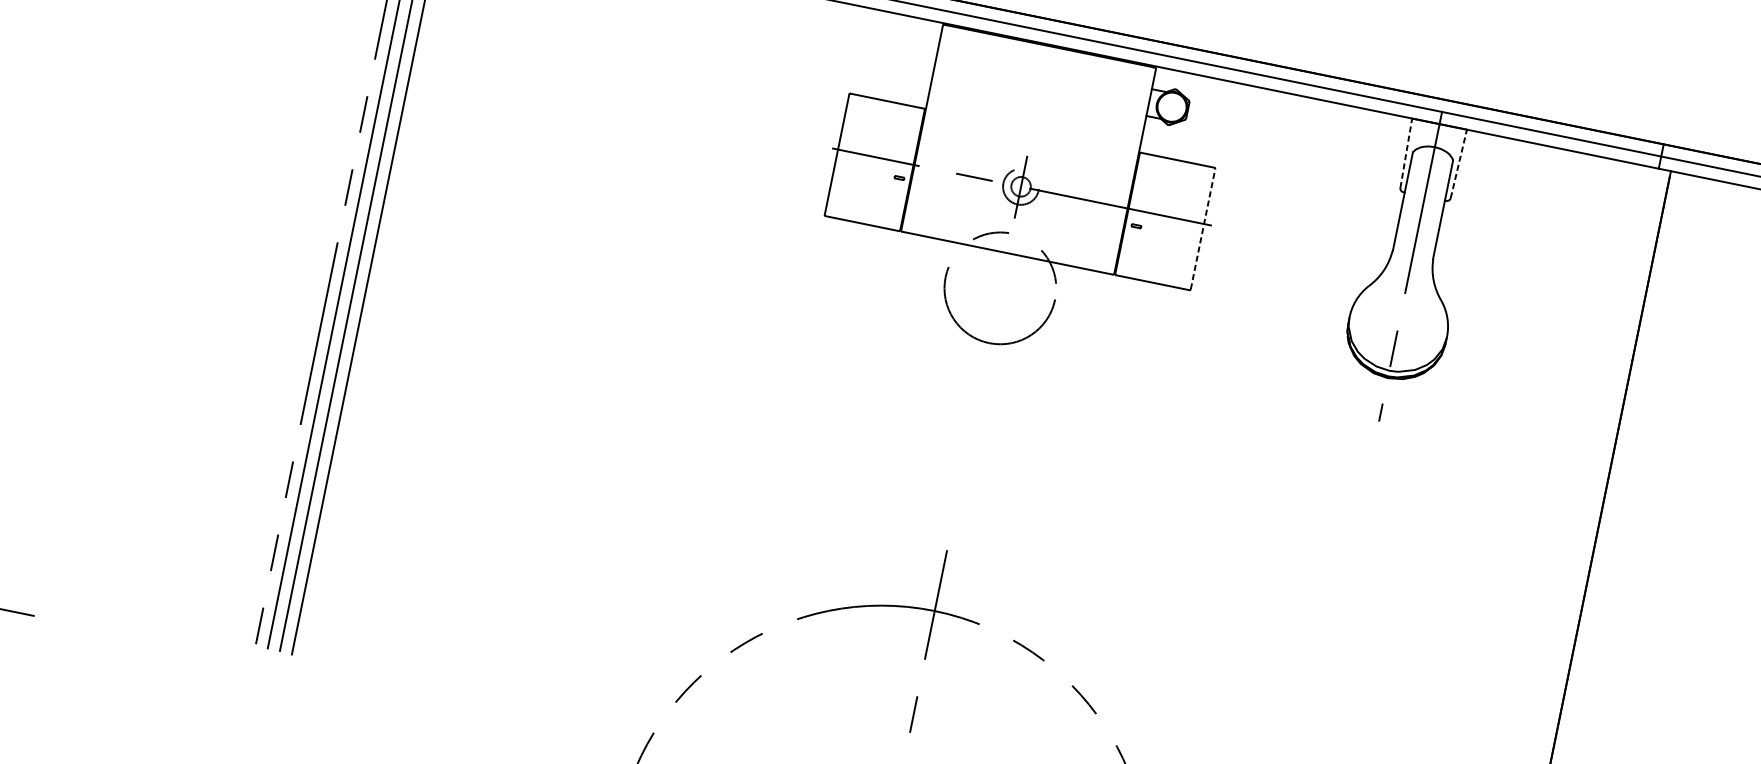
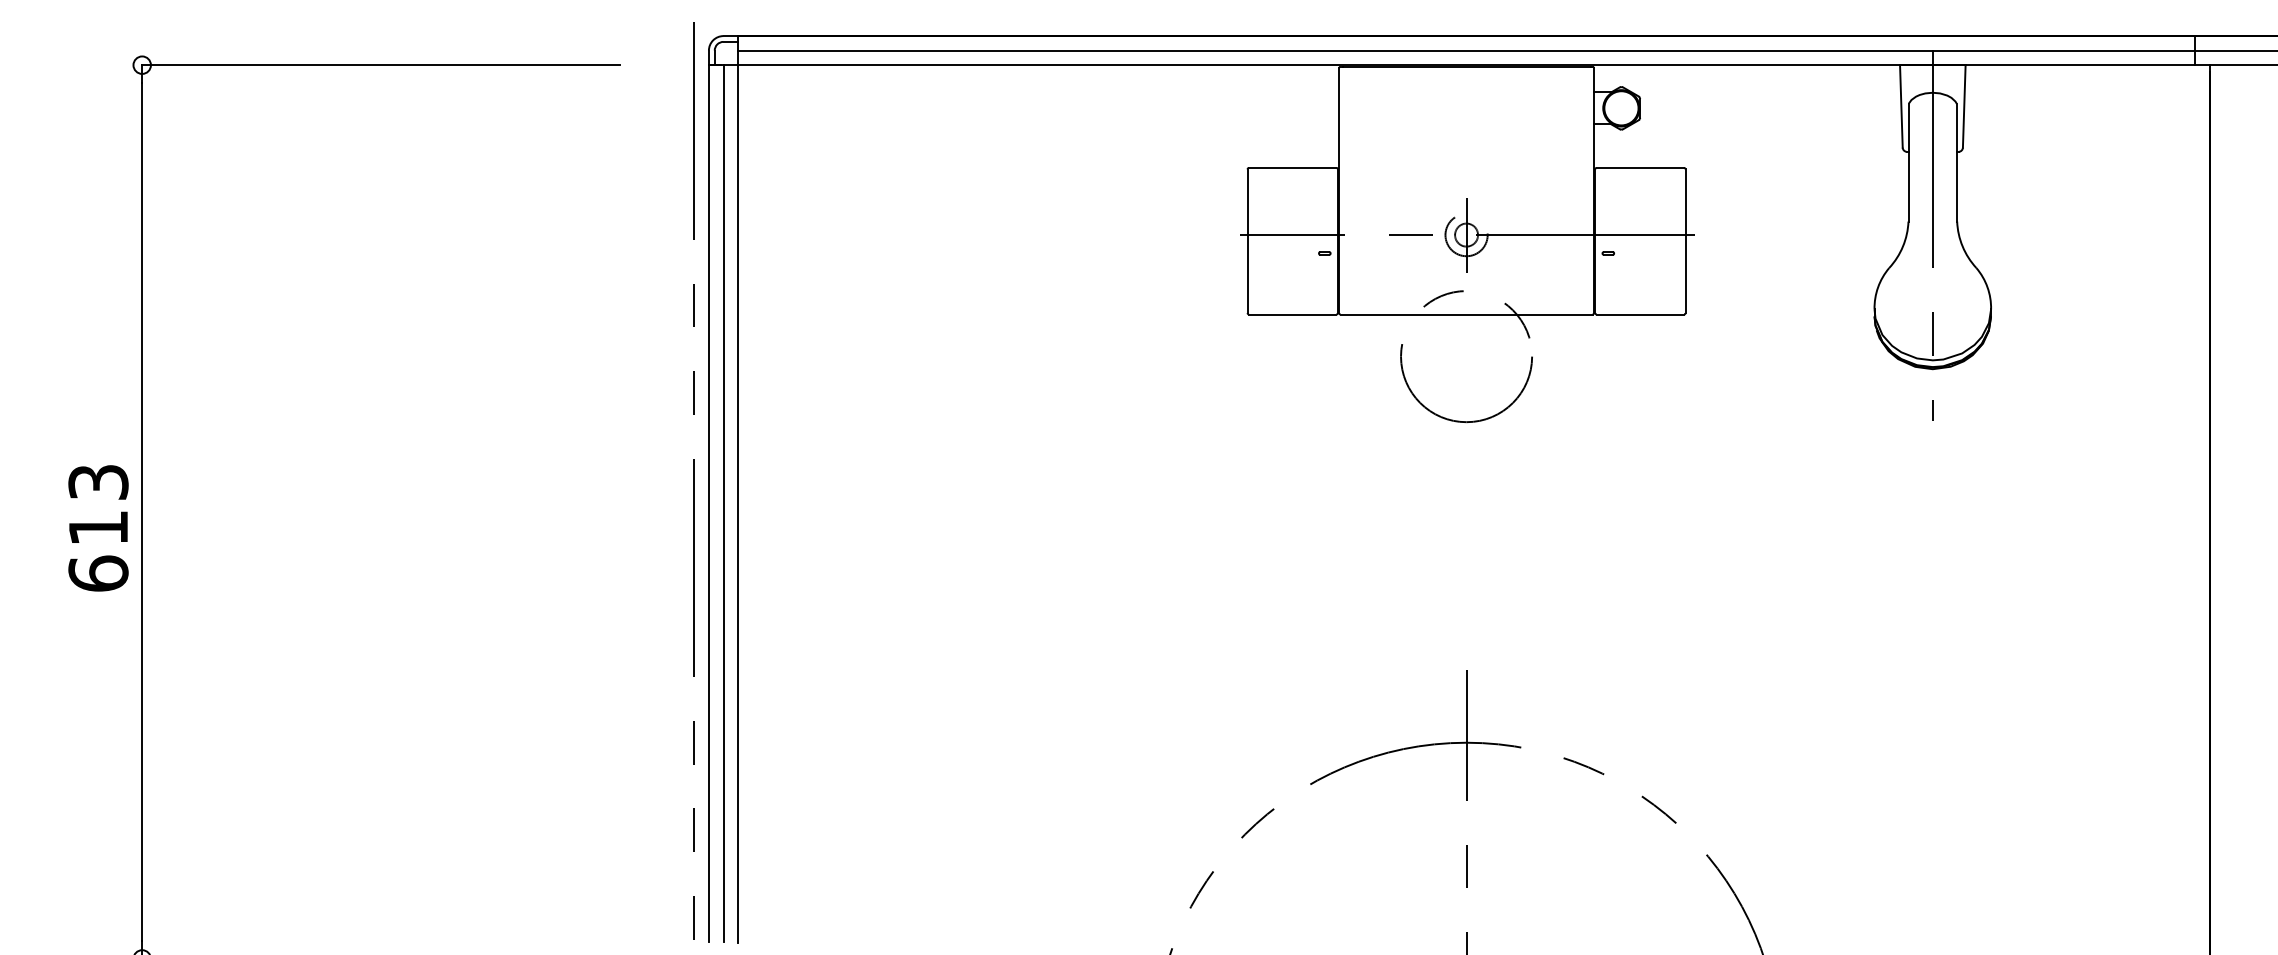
line: (1406, 152) -> (1901, 105), dashed -> solid
line: (1459, 163) -> (1964, 105), dashed -> solid
line: (1202, 229) -> (1685, 241), dashed -> solid

